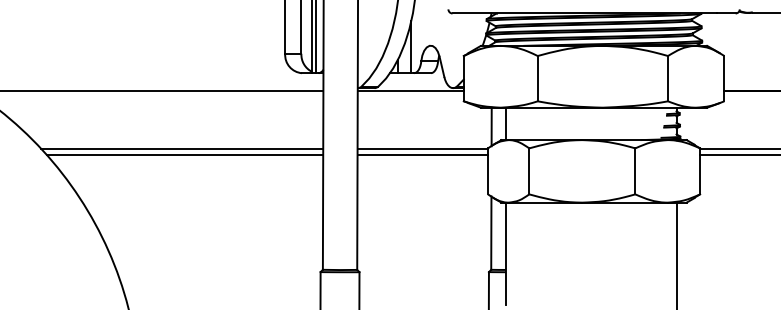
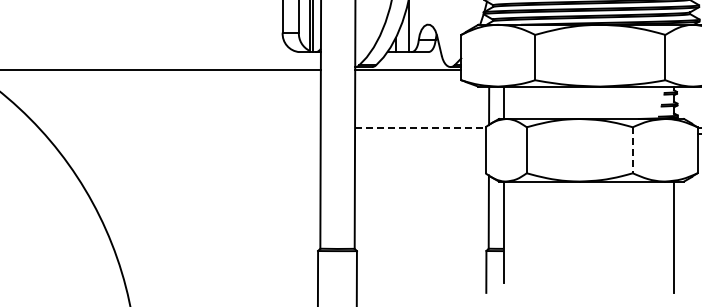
line: (182, 148) -> (179, 127), removed
line: (423, 148) -> (420, 127), solid -> dashed
line: (185, 155) -> (182, 134), removed
line: (422, 155) -> (419, 134), removed
line: (635, 171) -> (632, 150), solid -> dashed

